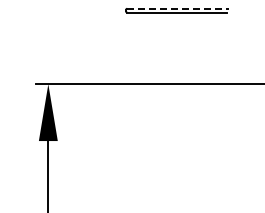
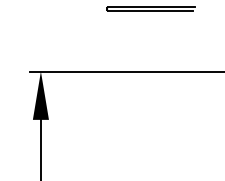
line: (178, 8) -> (151, 7), dashed -> solid

